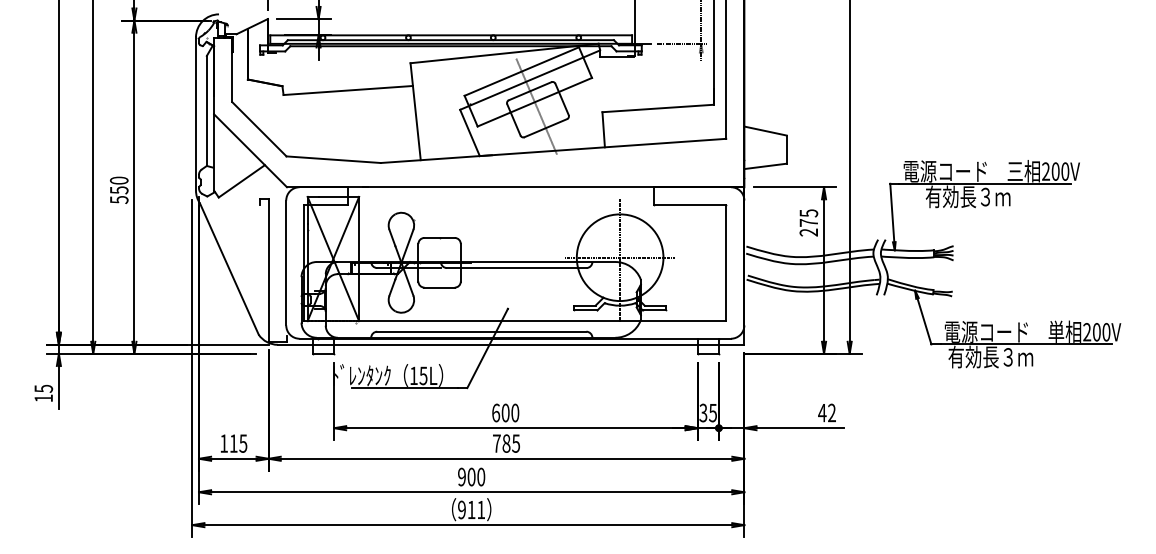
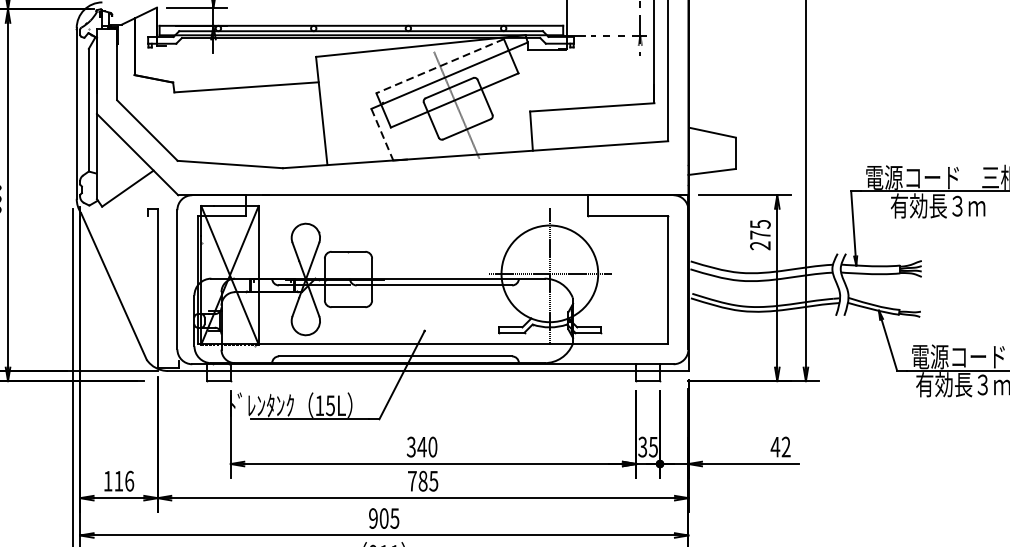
line: (521, 71) -> (439, 66), solid -> dashed
line: (470, 133) -> (382, 135), solid -> dashed
text: (500, 412) -> (416, 446), 600 -> 340
text: (243, 443) -> (129, 481), 115 -> 116
text: (481, 476) -> (395, 517), 900 -> 905

